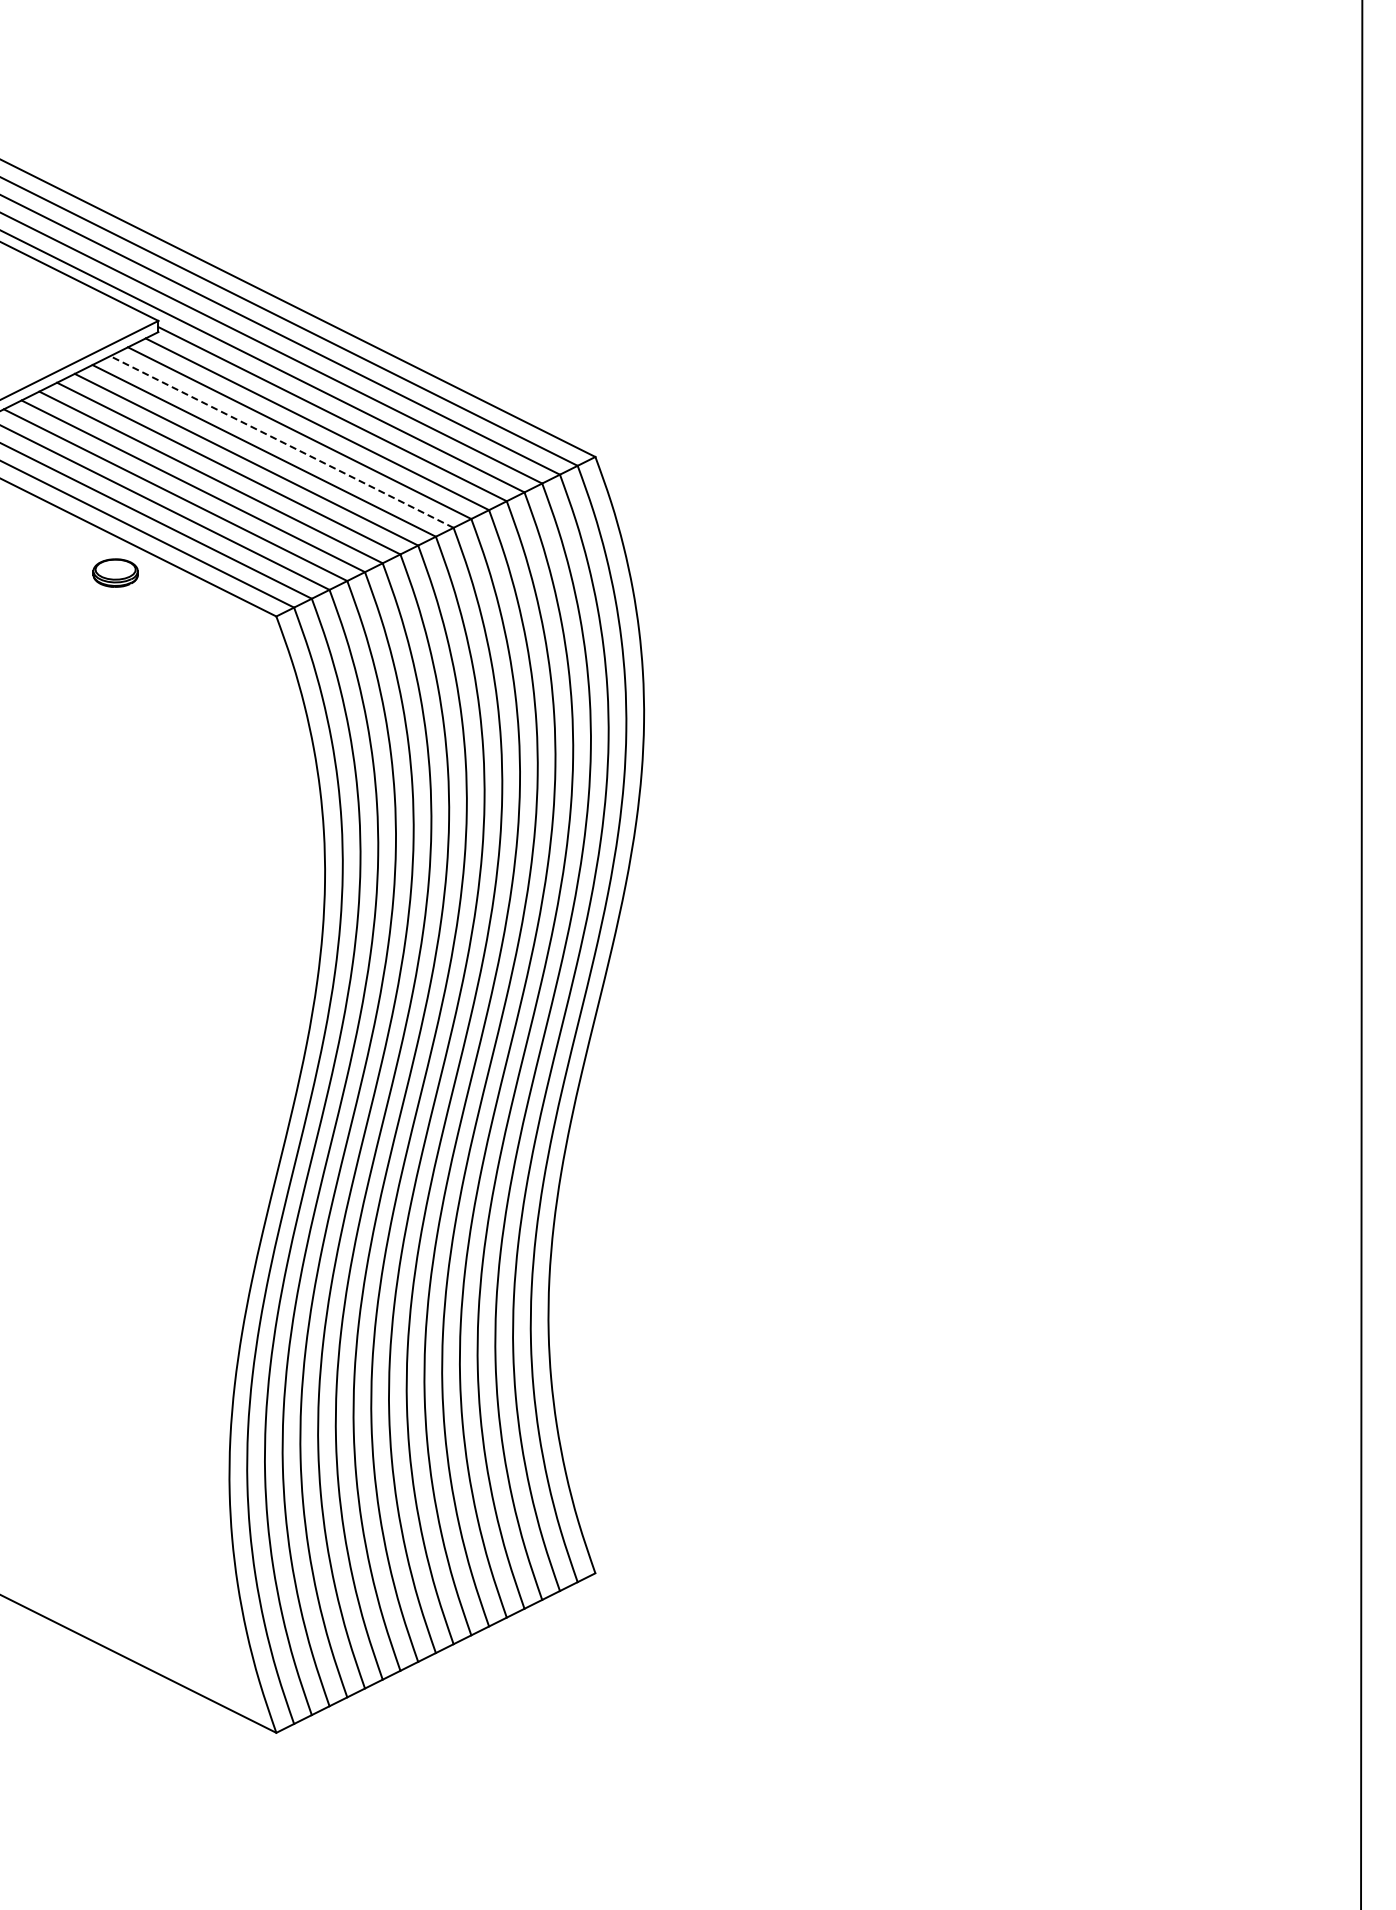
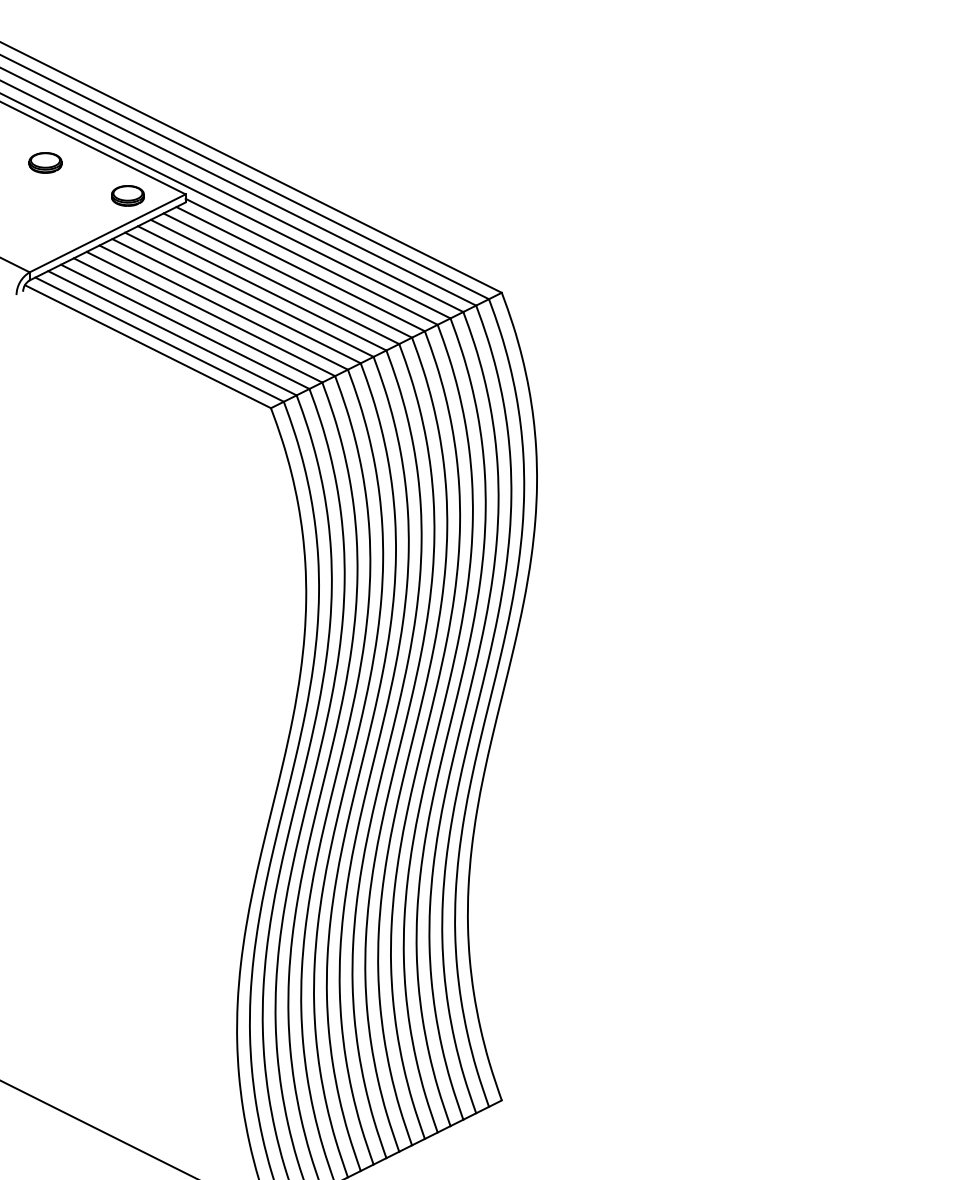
line: (281, 442) -> (274, 282), dashed -> solid
part: (115, 572) -> (127, 195), moved

